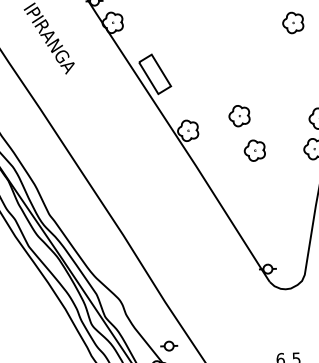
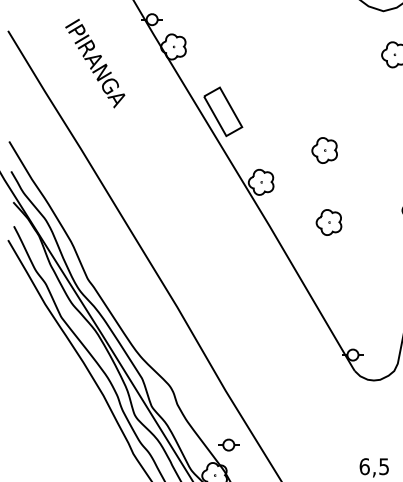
part: (239, 116) -> (324, 150), moved
part: (254, 150) -> (328, 222), moved

